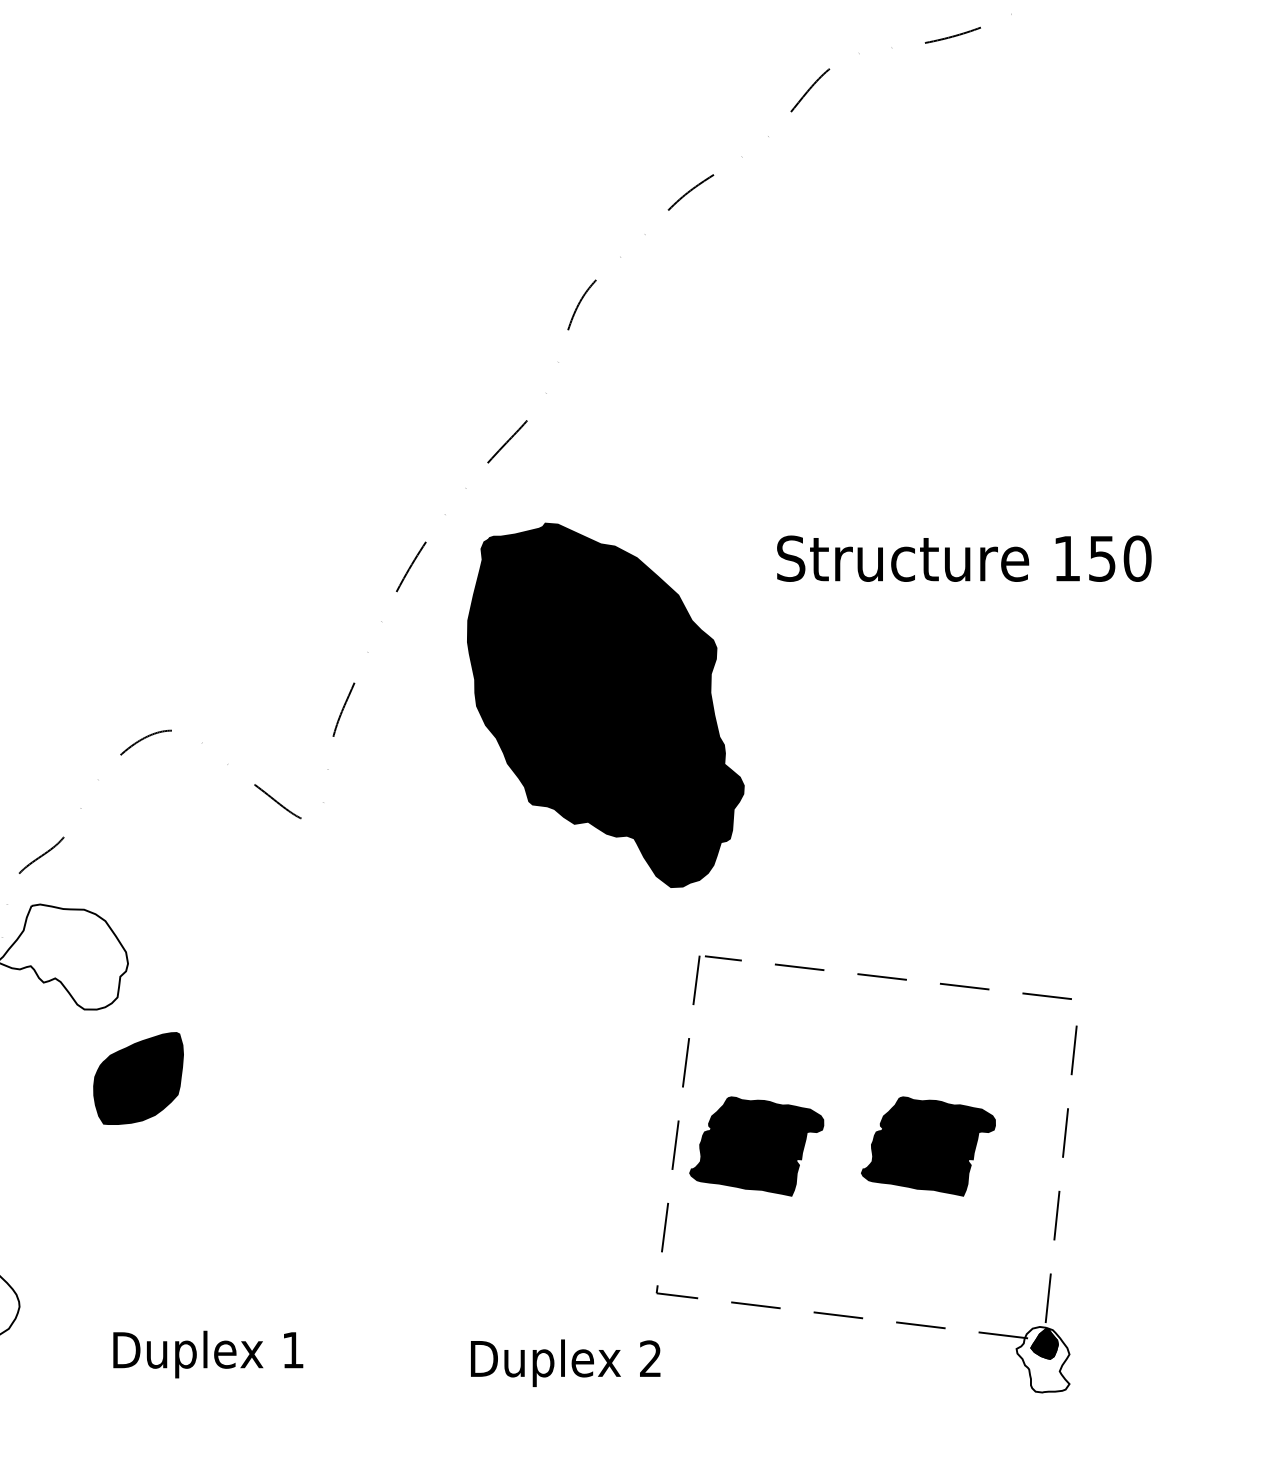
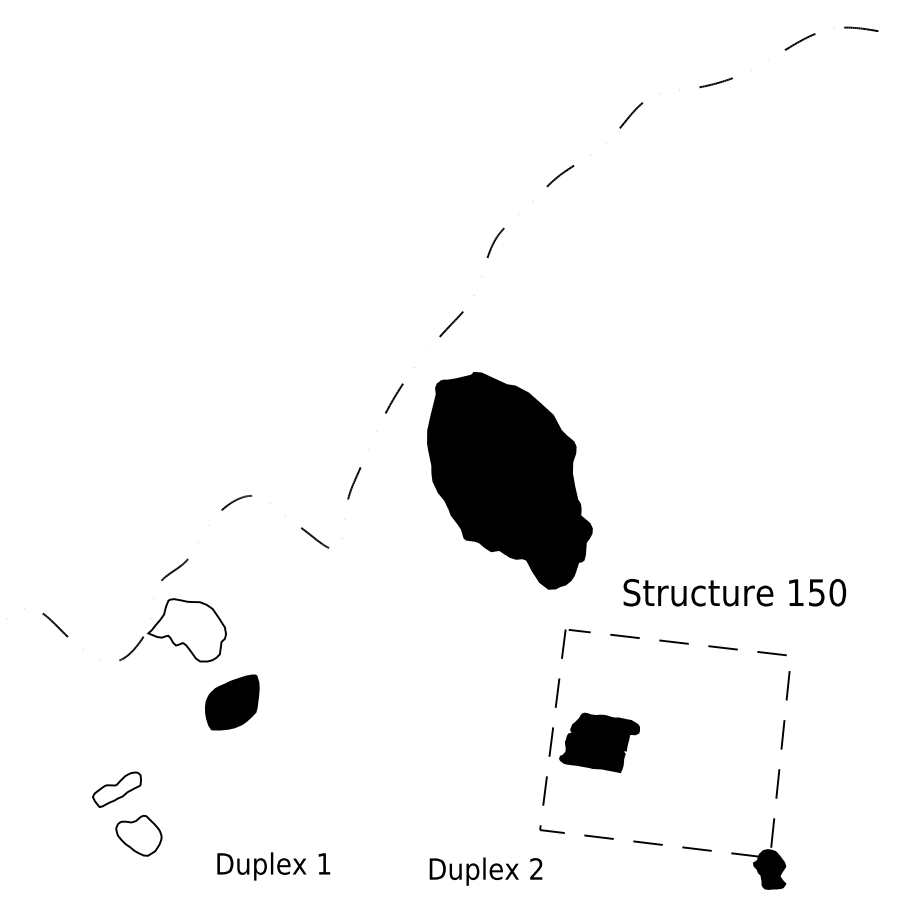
text: (963, 558) -> (734, 592), moved
part: (928, 1145) -> (701, 742), removed
fill: (1042, 1359) -> (769, 869), added

